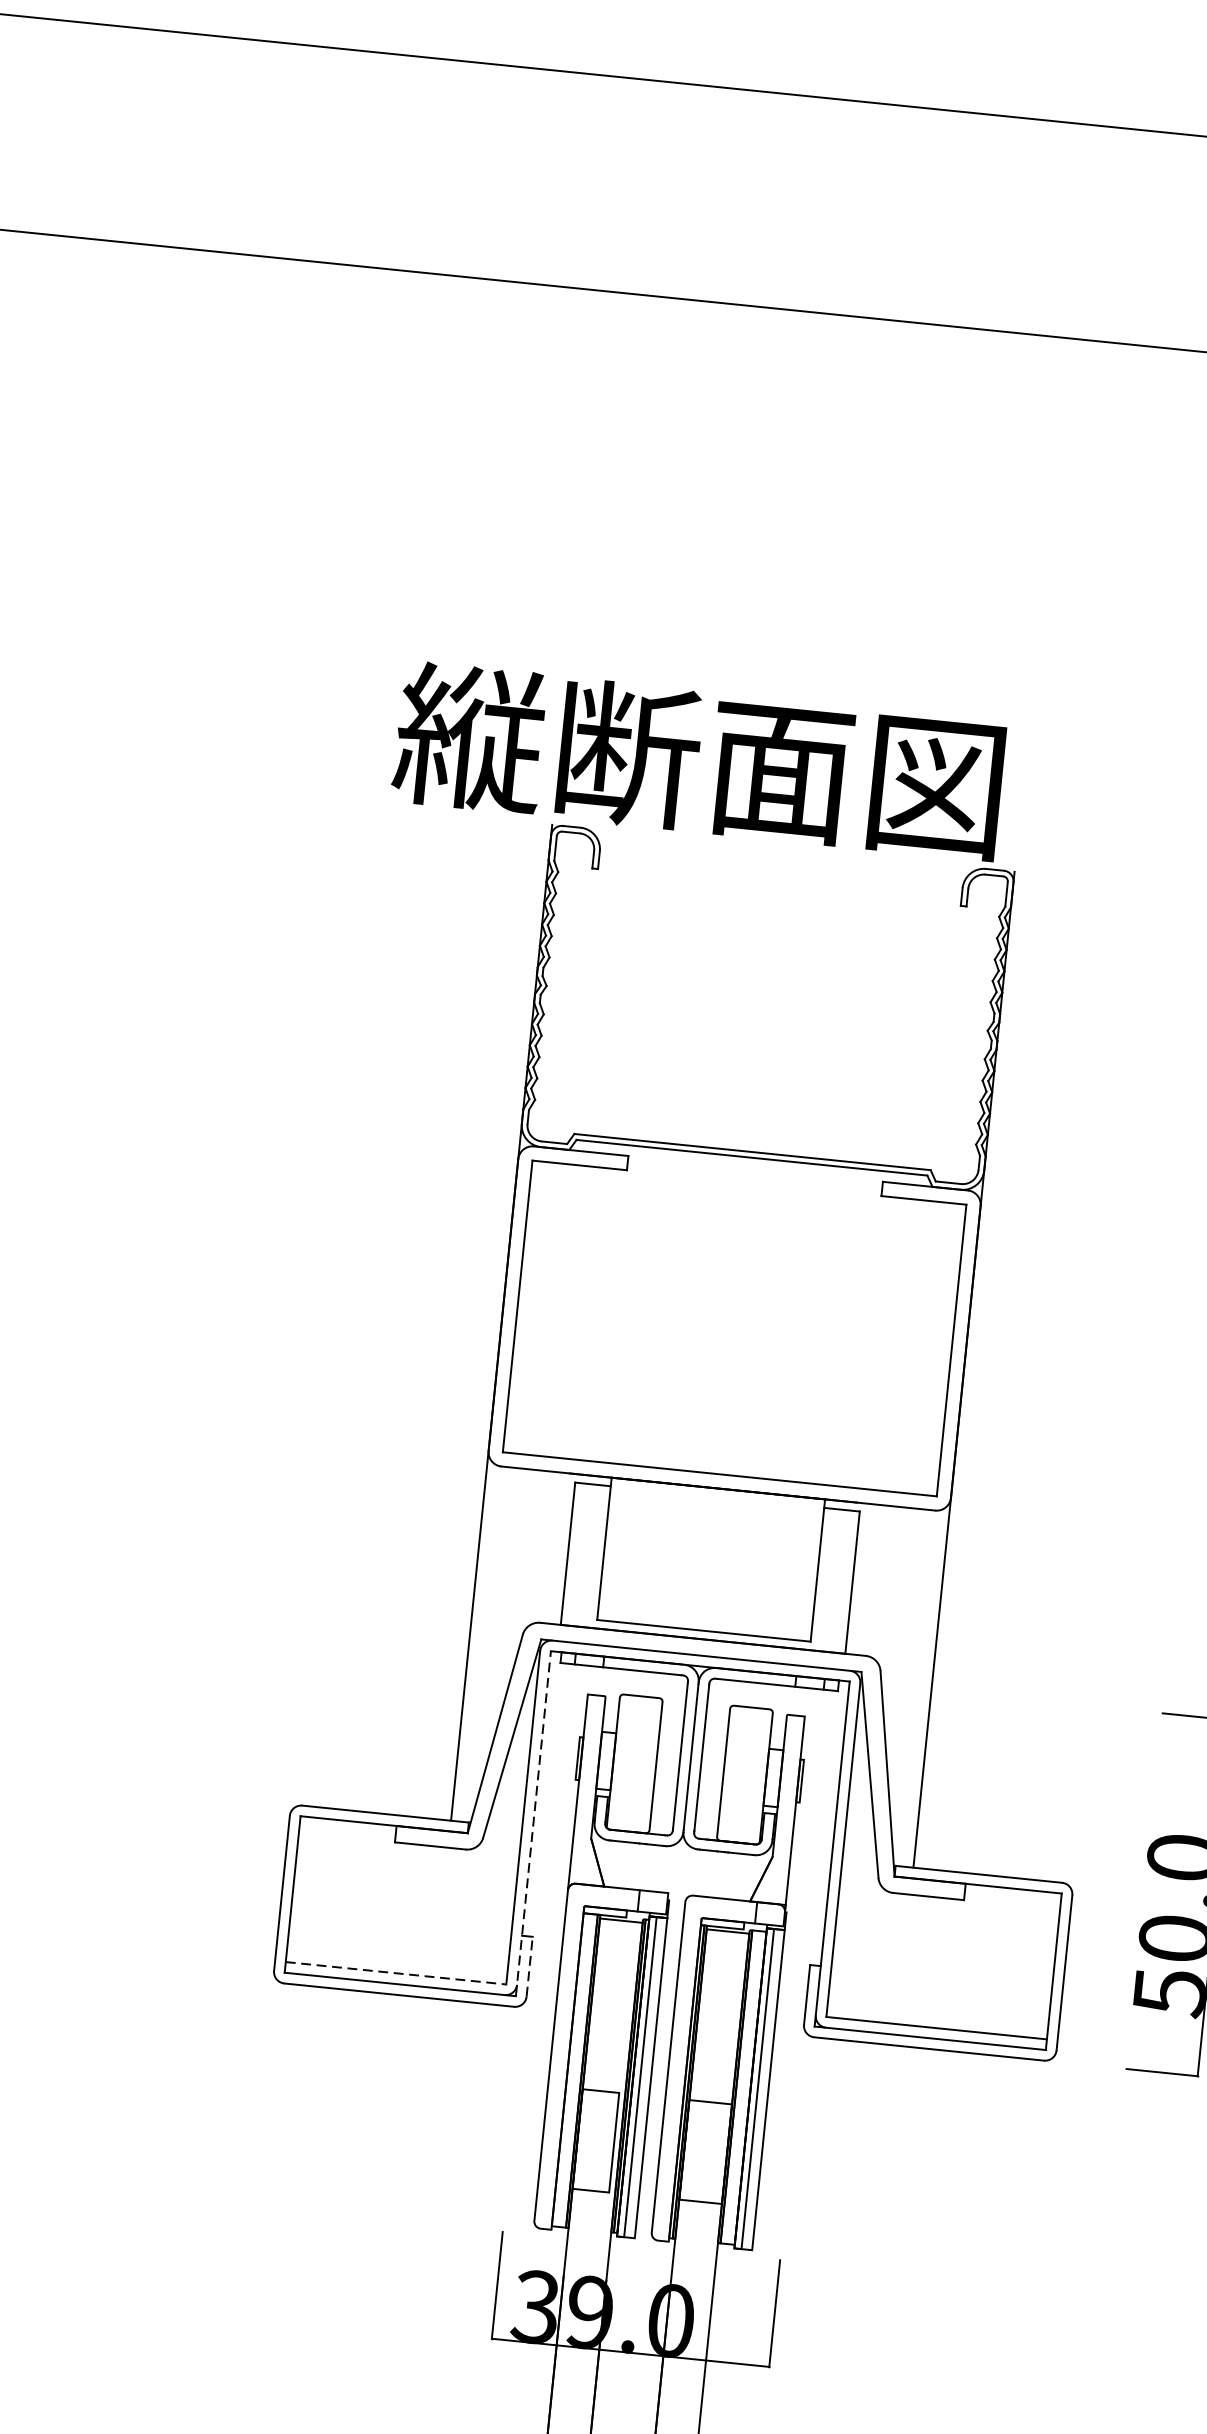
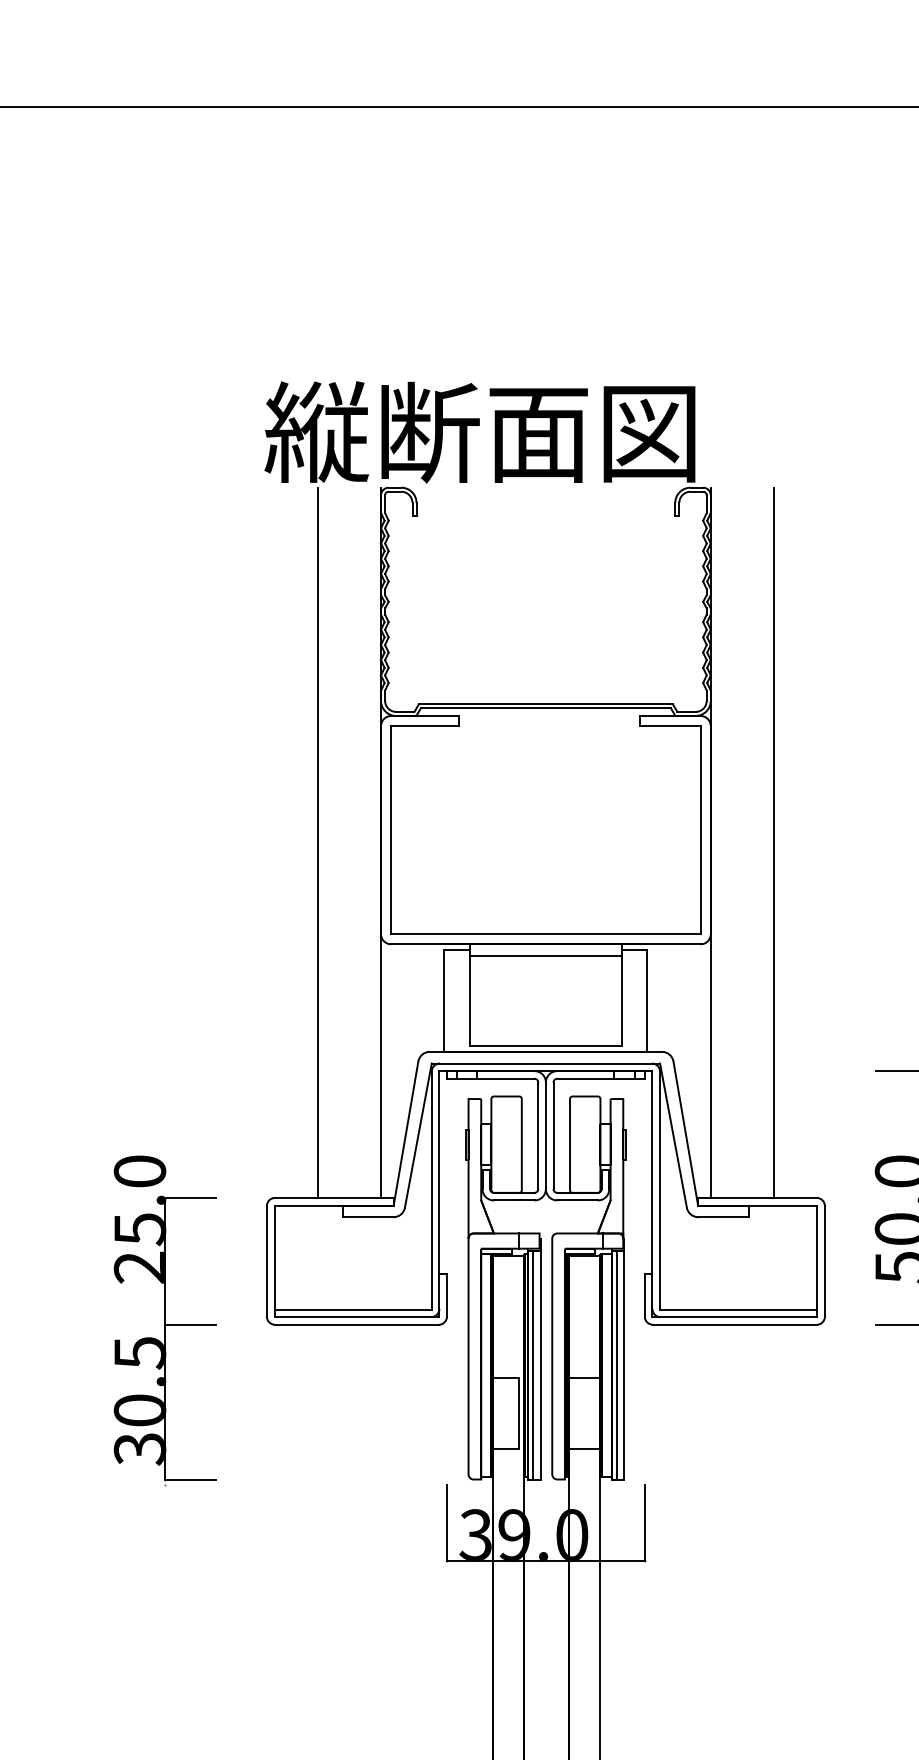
line: (412, 1313) -> (317, 842), added
line: (1053, 1378) -> (774, 842), added
line: (716, 1504) -> (545, 955), added
line: (533, 1822) -> (439, 1193), dashed -> solid
part: (129, 1961) -> (164, 1320), added
line: (529, 1965) -> (446, 1294), dashed -> solid
line: (396, 1973) -> (353, 1309), dashed -> solid

